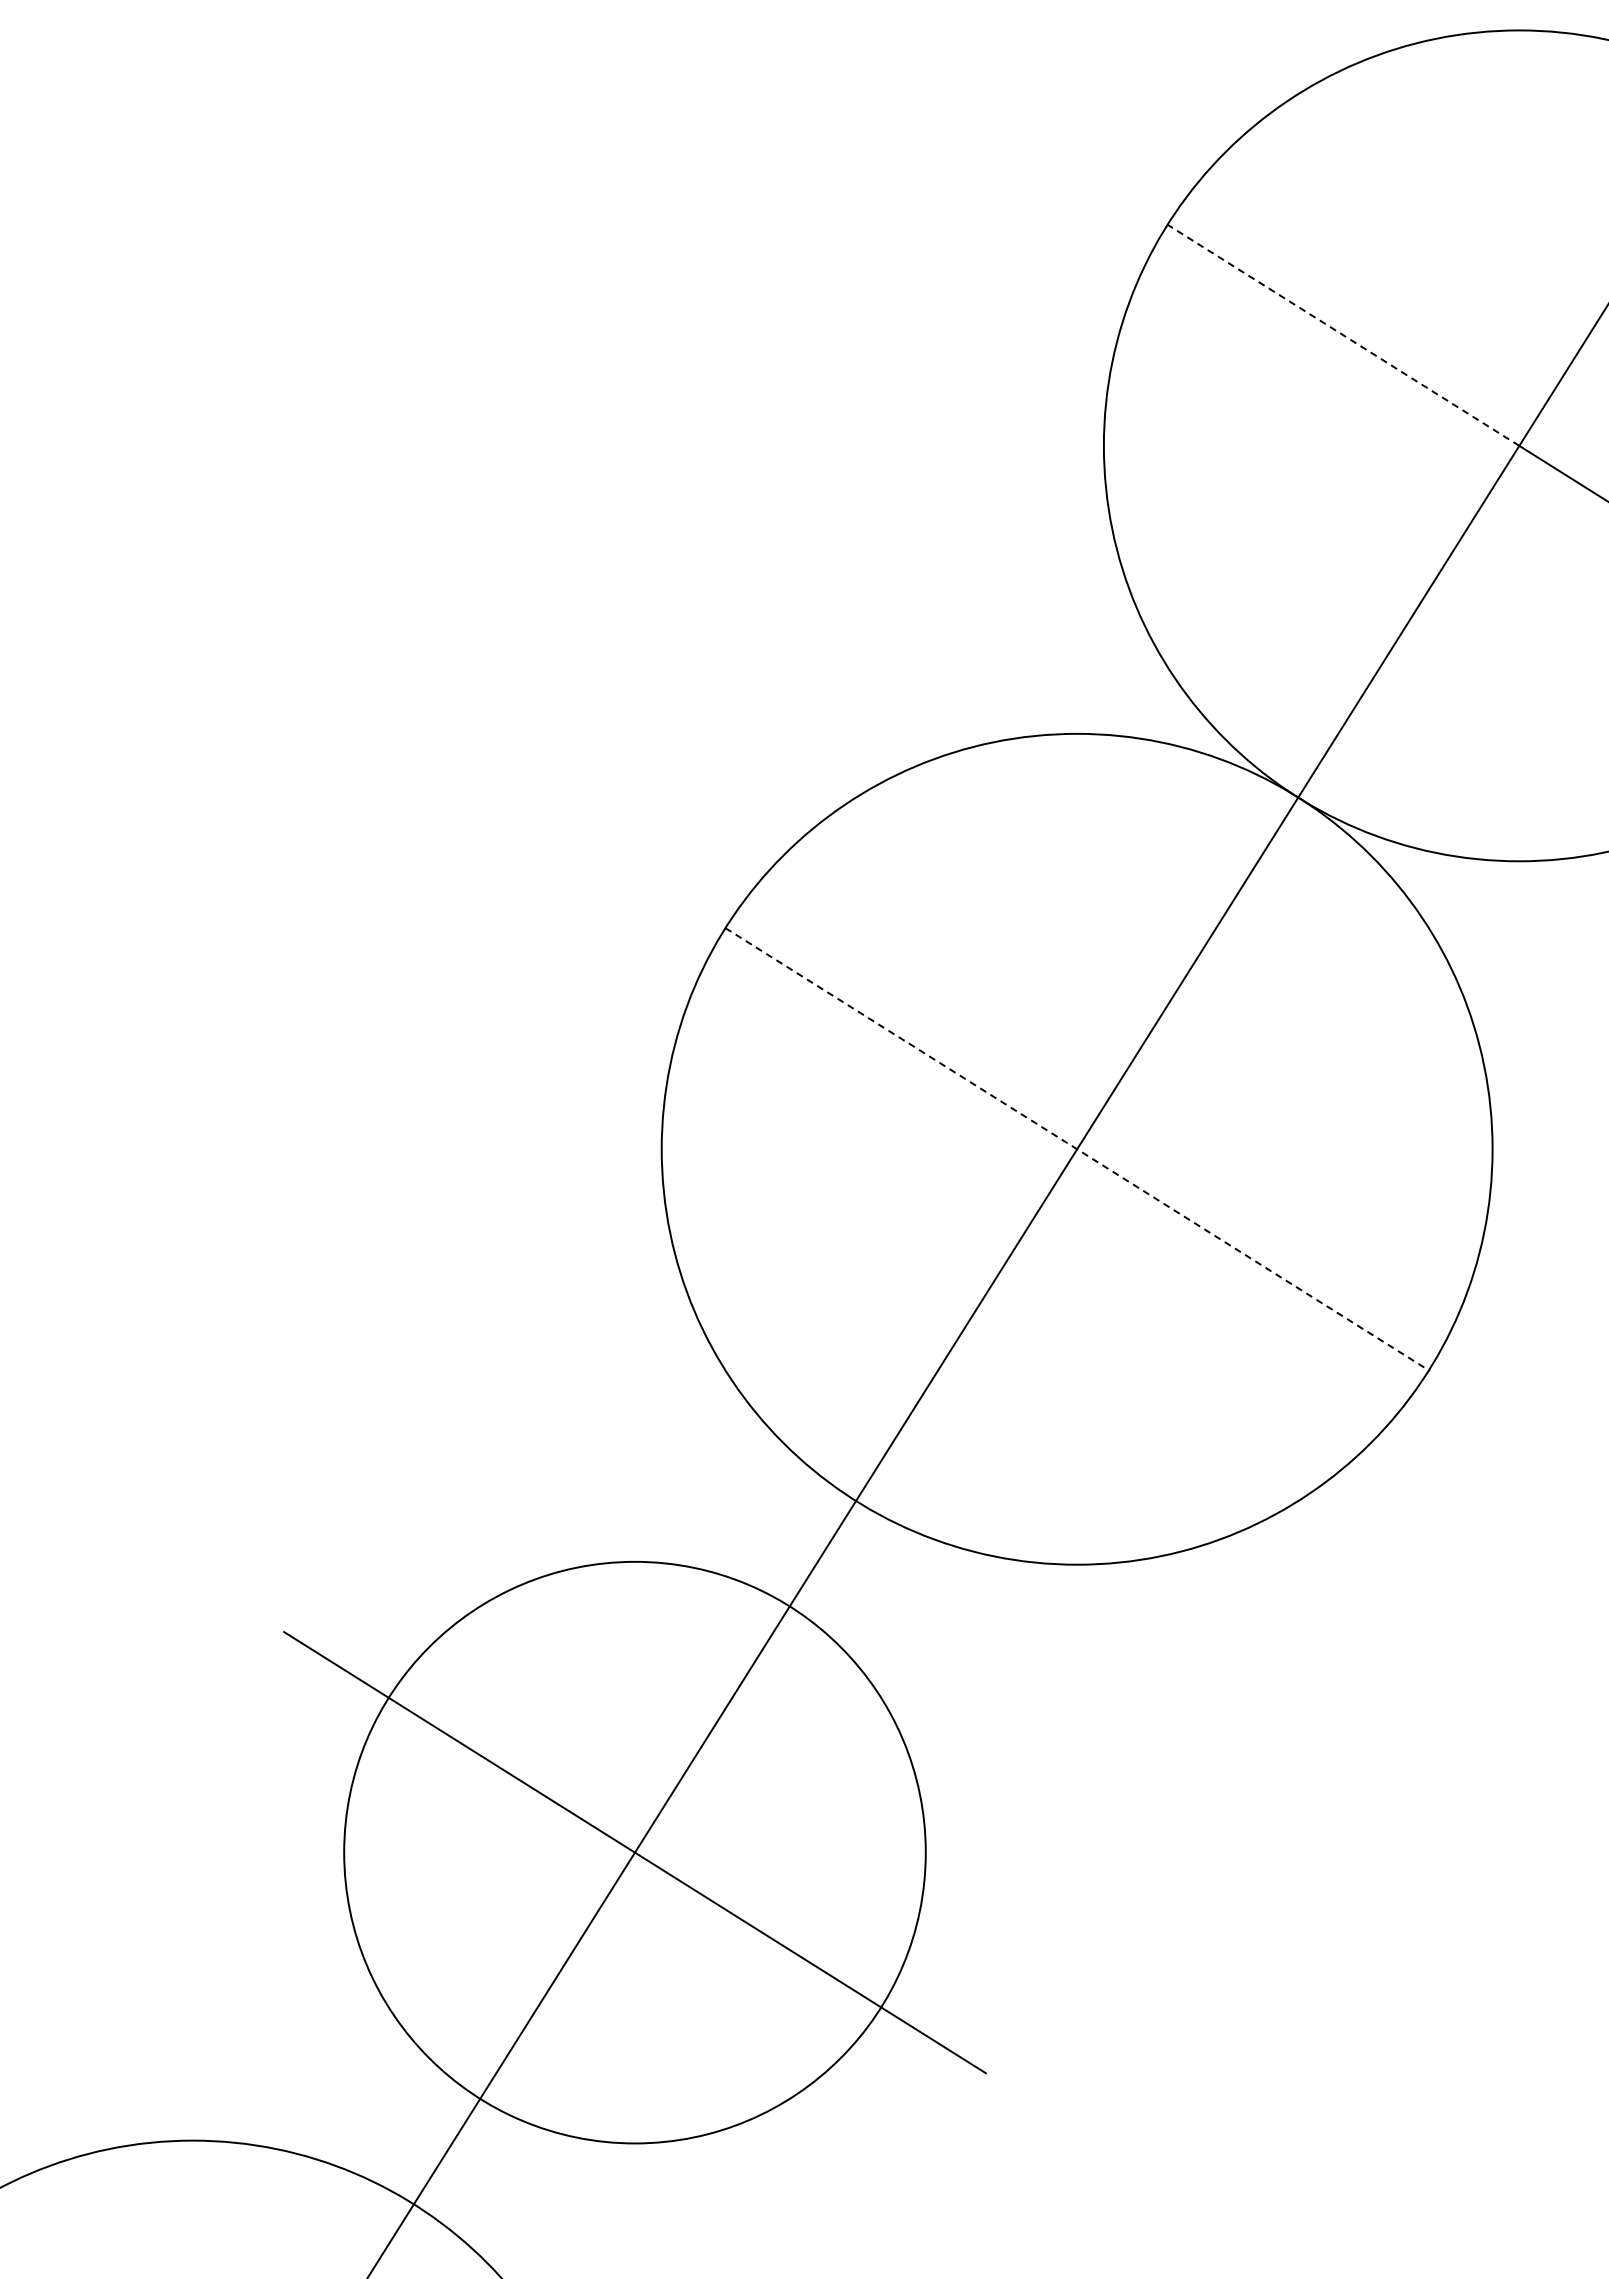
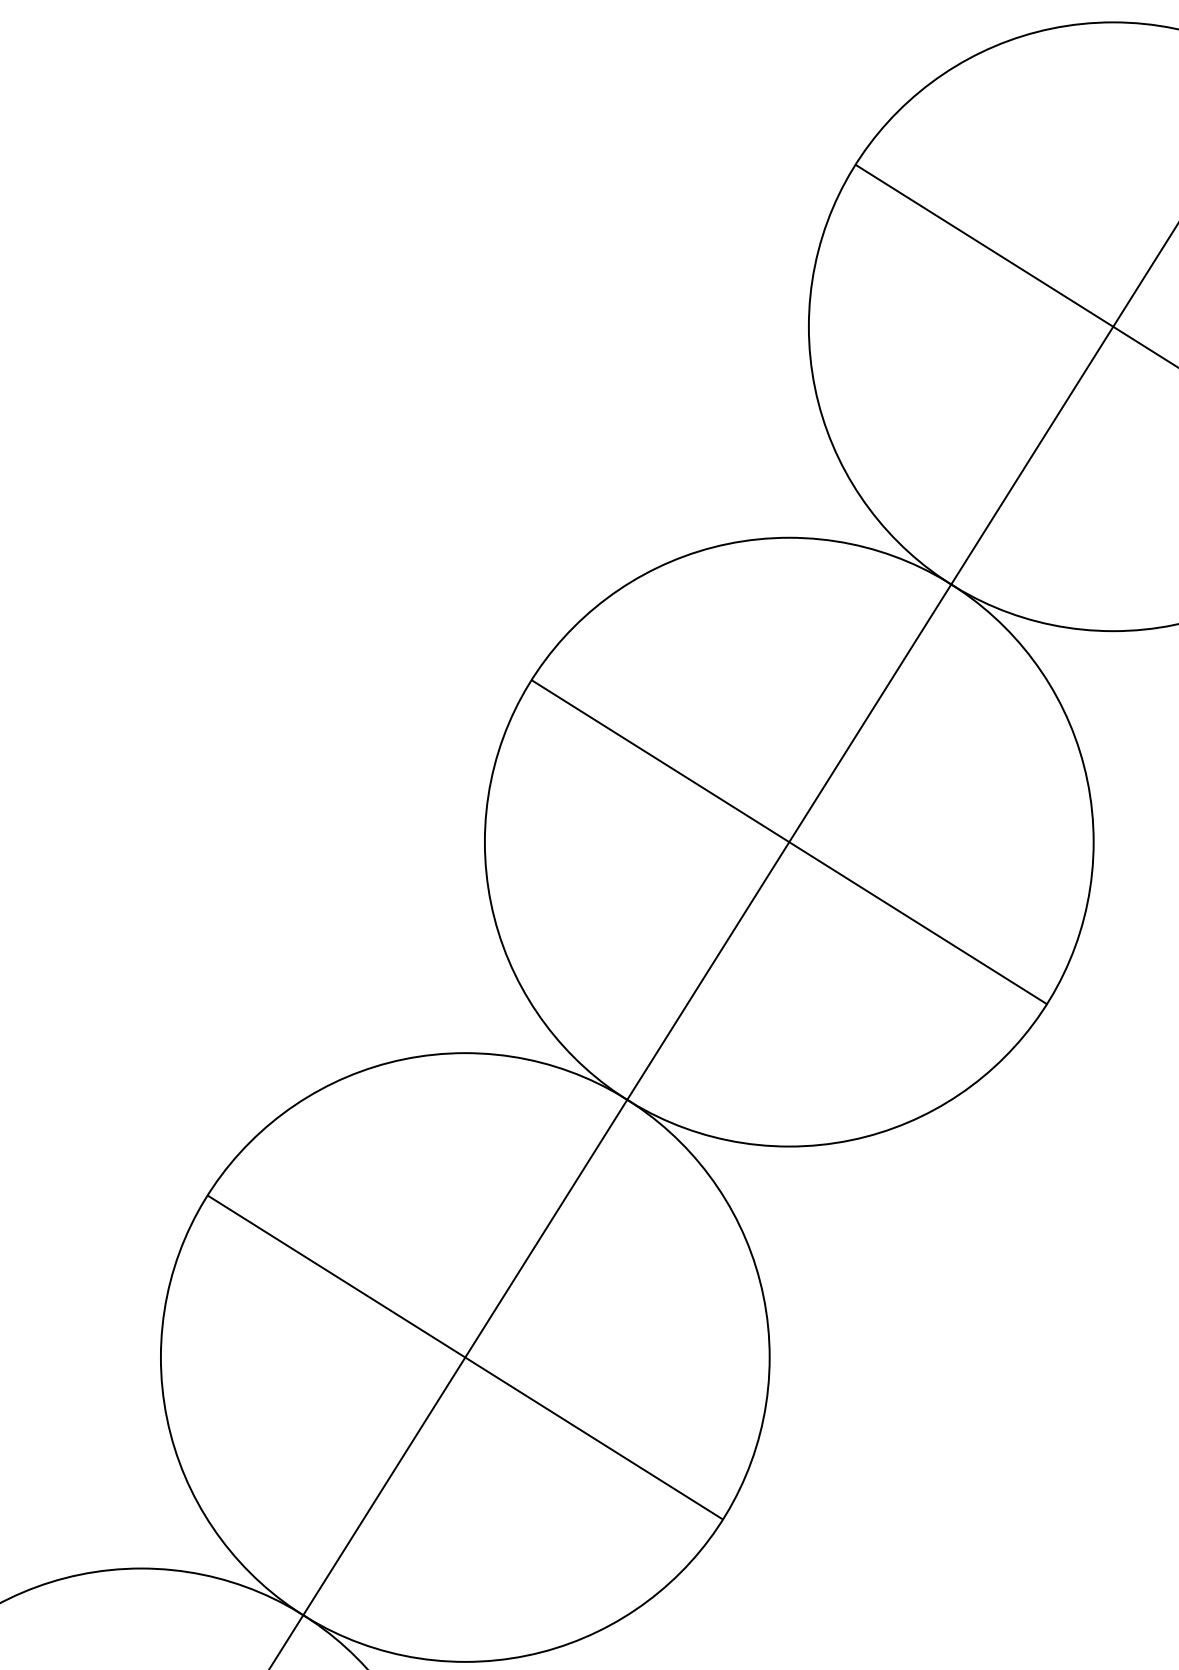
line: (1343, 335) -> (984, 245), dashed -> solid
line: (1077, 1149) -> (789, 842), dashed -> solid
circle: (634, 1852) -> (464, 1357), size x1.43

